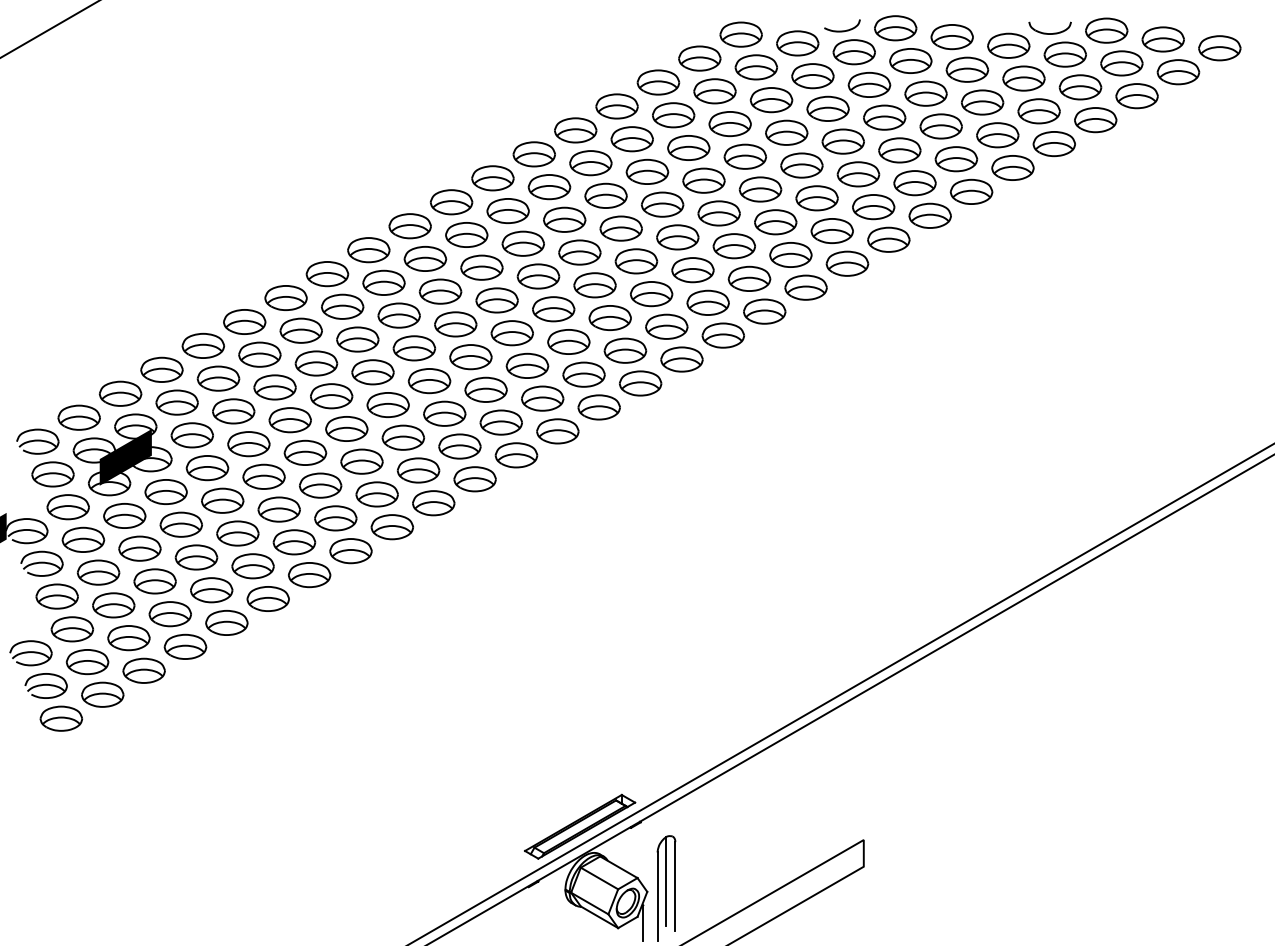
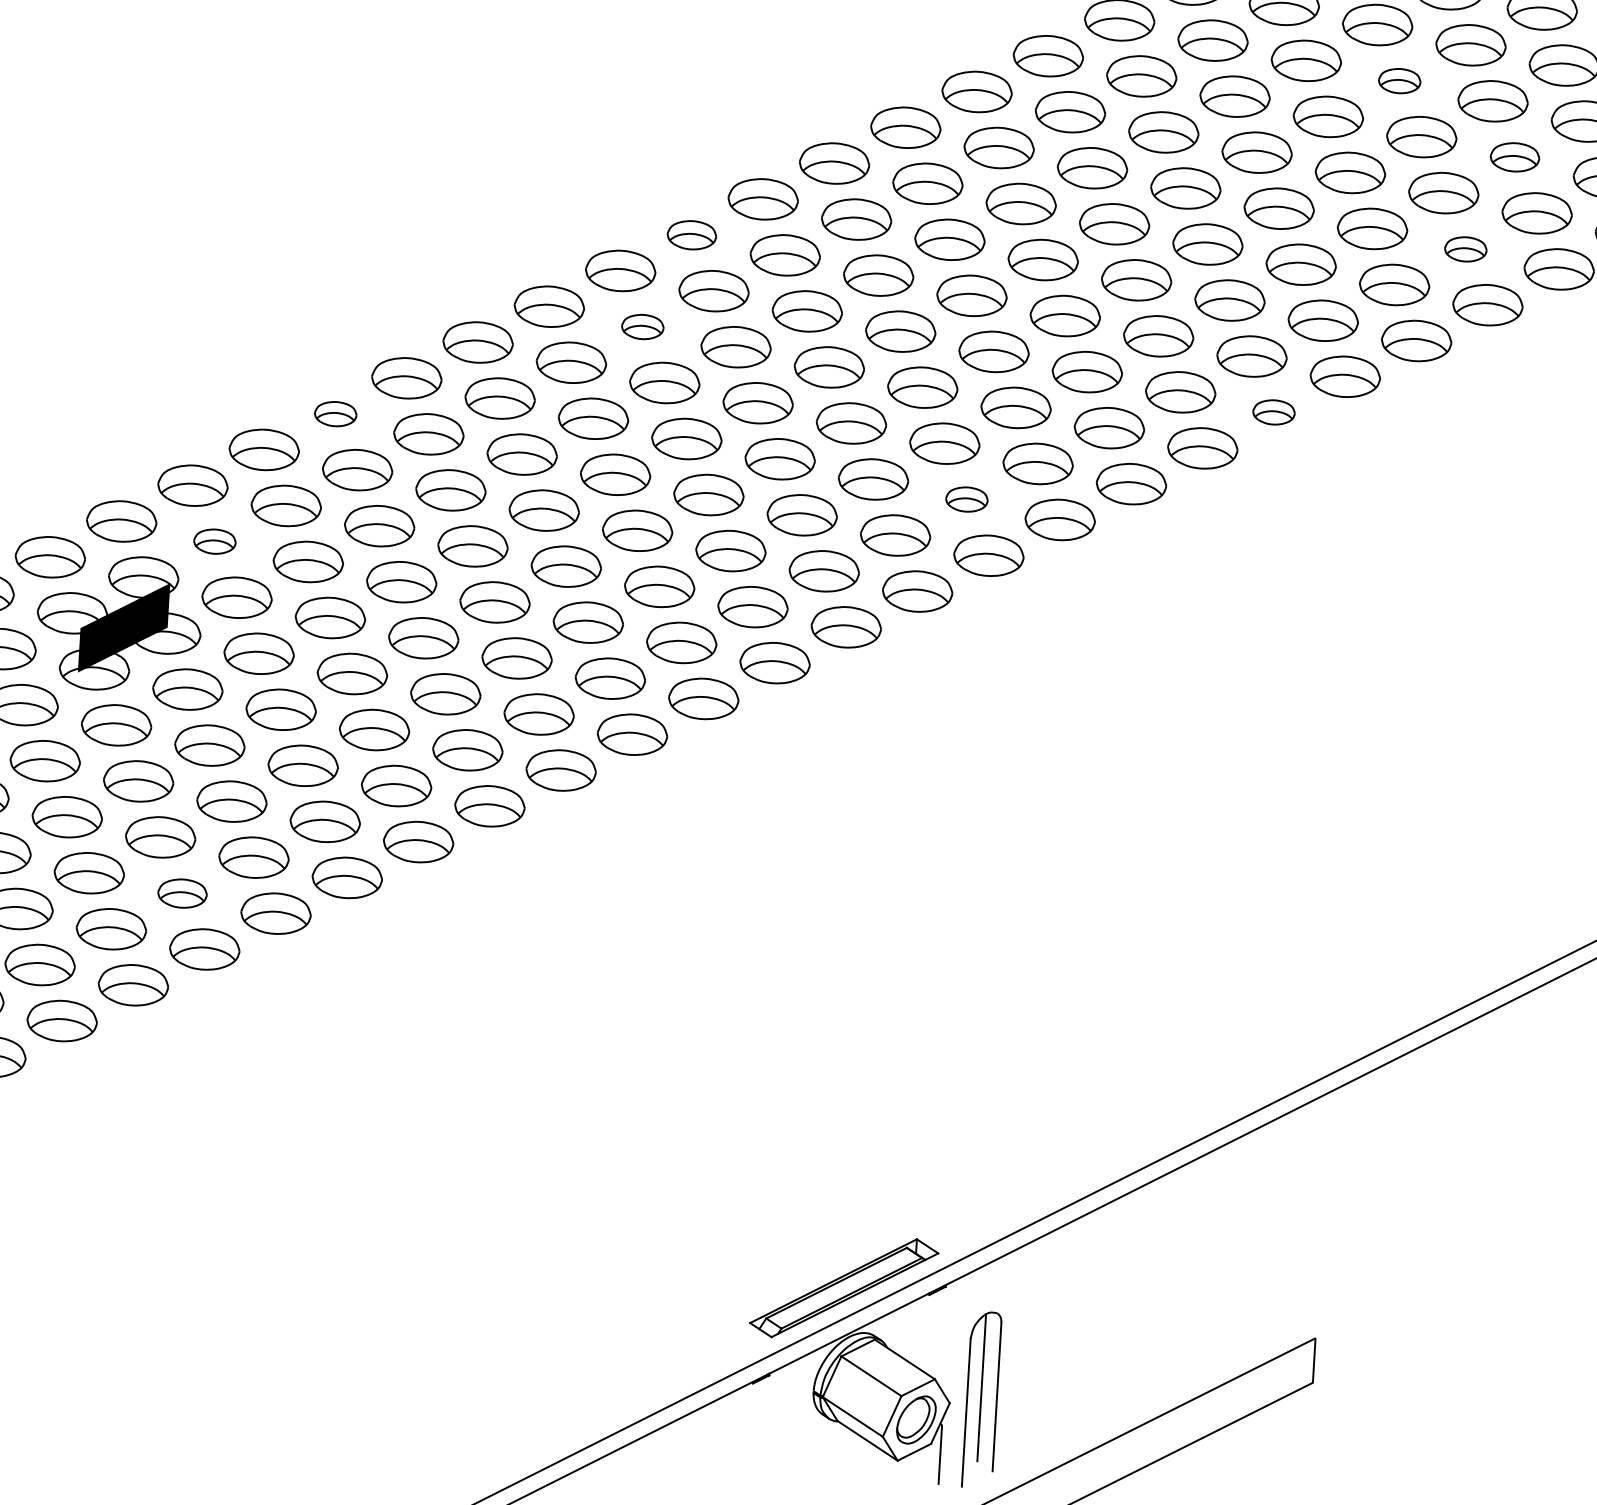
part: (869, 84) -> (1399, 80), size x0.6
part: (940, 126) -> (1513, 157), size x0.7
part: (914, 183) -> (1464, 249), size x0.6
part: (451, 202) -> (691, 235), size x0.7
part: (425, 258) -> (642, 326), size x0.6
part: (805, 287) -> (1273, 412), size x0.6
part: (244, 321) -> (335, 413), size x0.6
part: (625, 350) -> (967, 499), size x0.6
part: (176, 402) -> (213, 541), size x0.6
part: (169, 614) -> (181, 893), size x0.7

